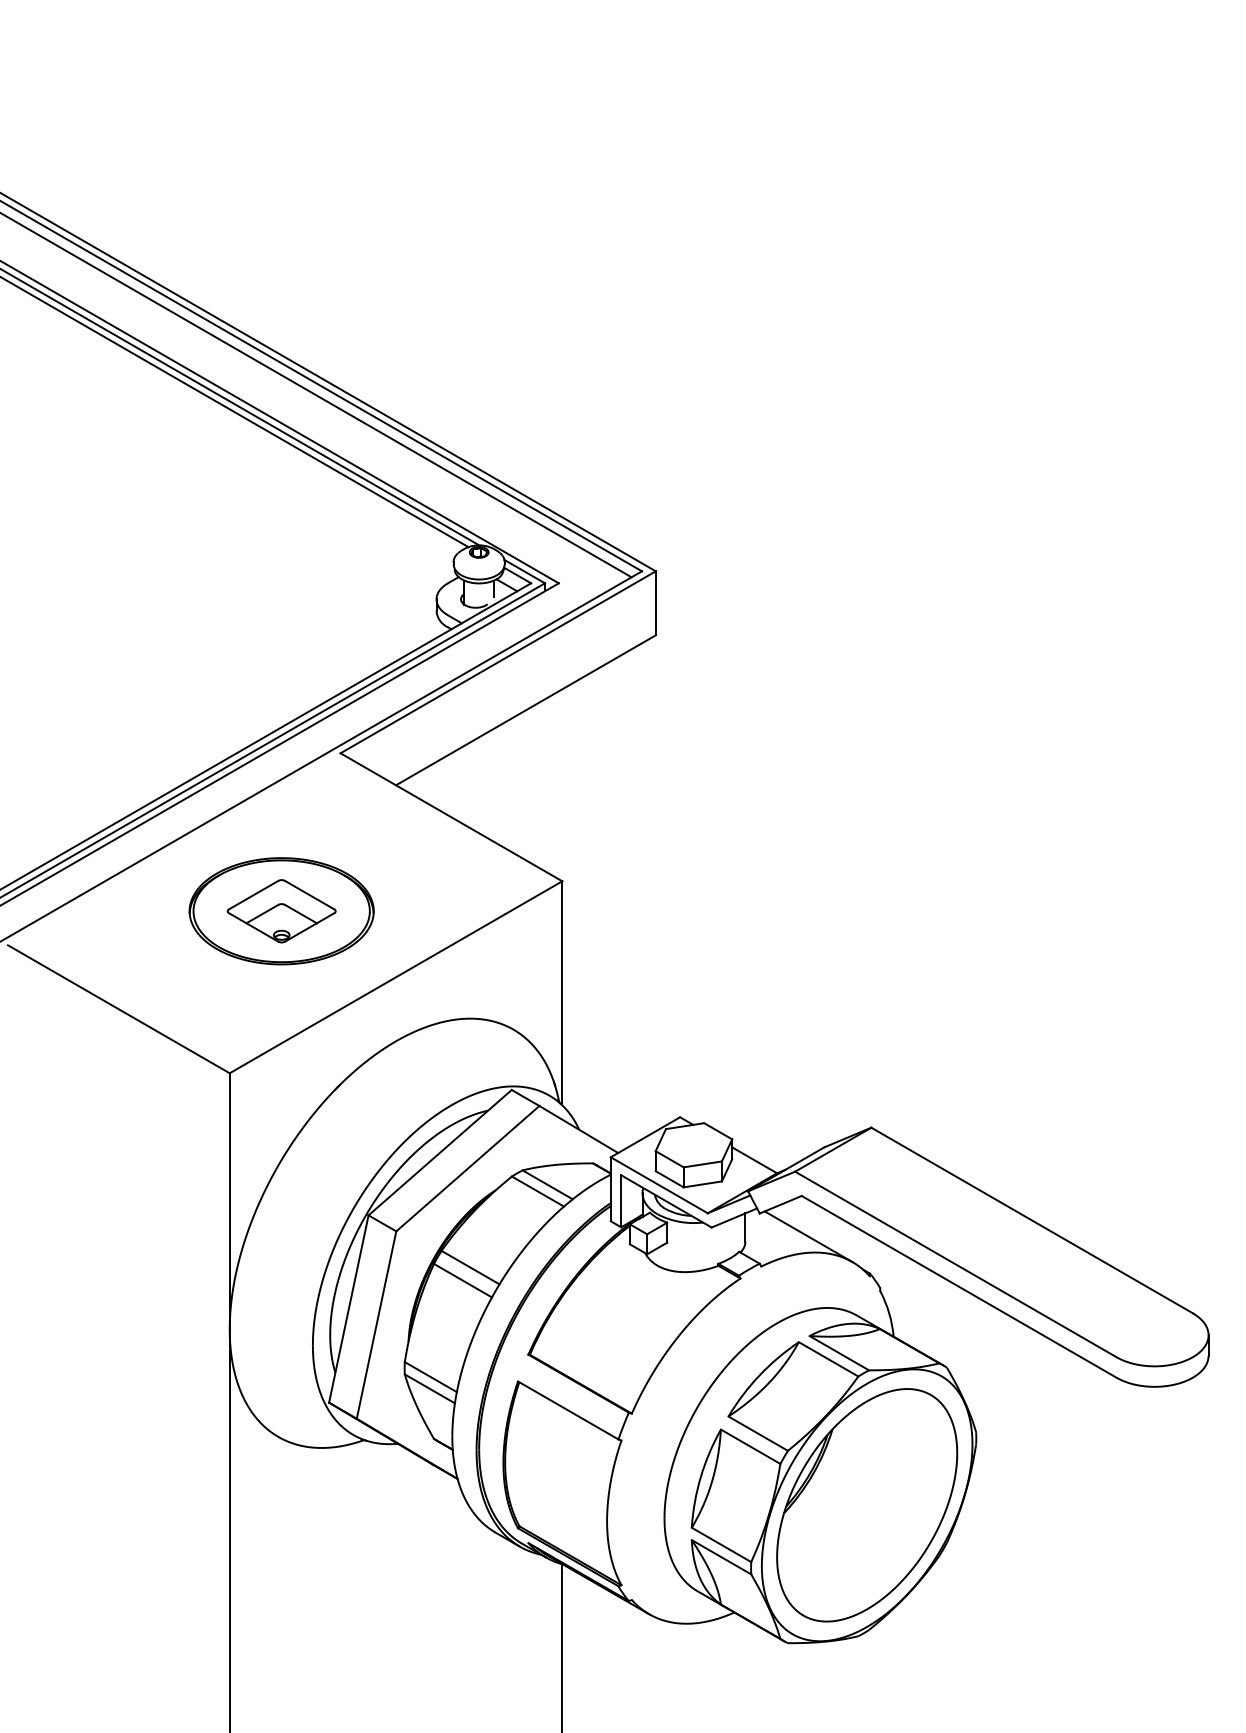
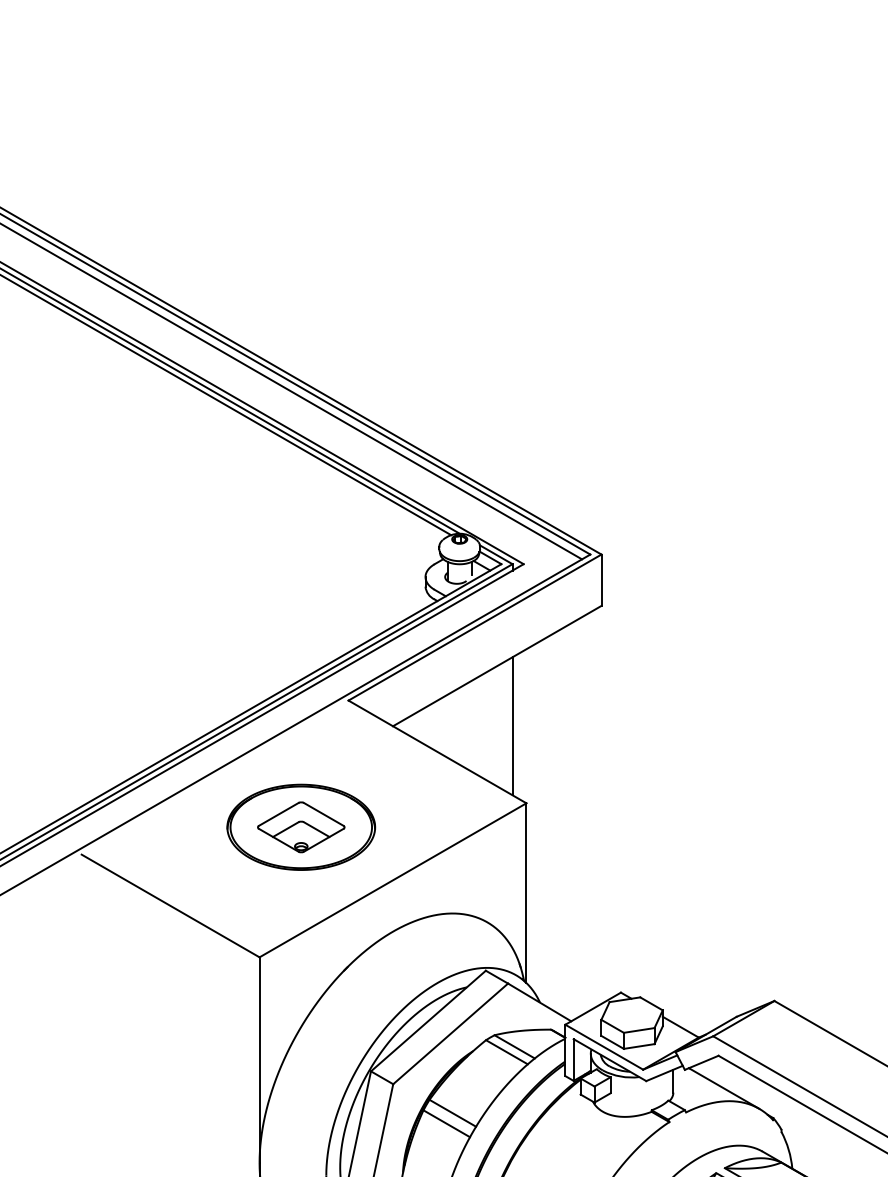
line: (544, 785) -> (512, 726), added

